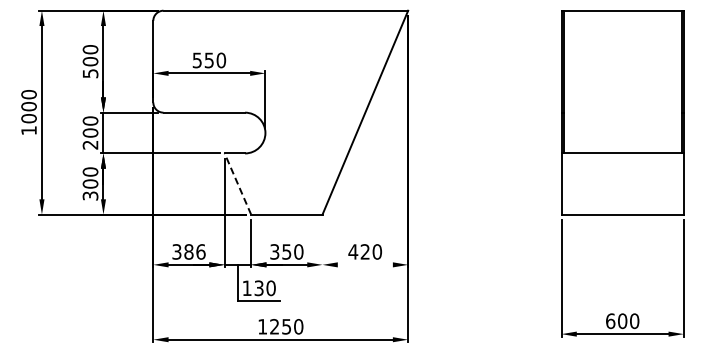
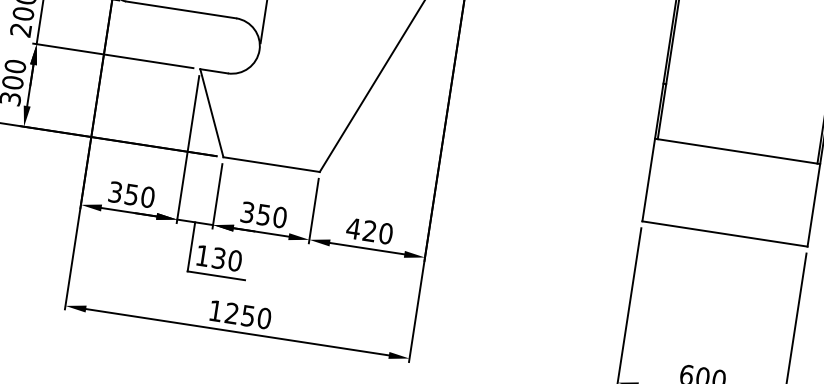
line: (237, 183) -> (211, 112), dashed -> solid
line: (322, 243) -> (313, 210), added
text: (194, 251) -> (139, 195), 386 -> 350
line: (364, 264) -> (366, 247), added

